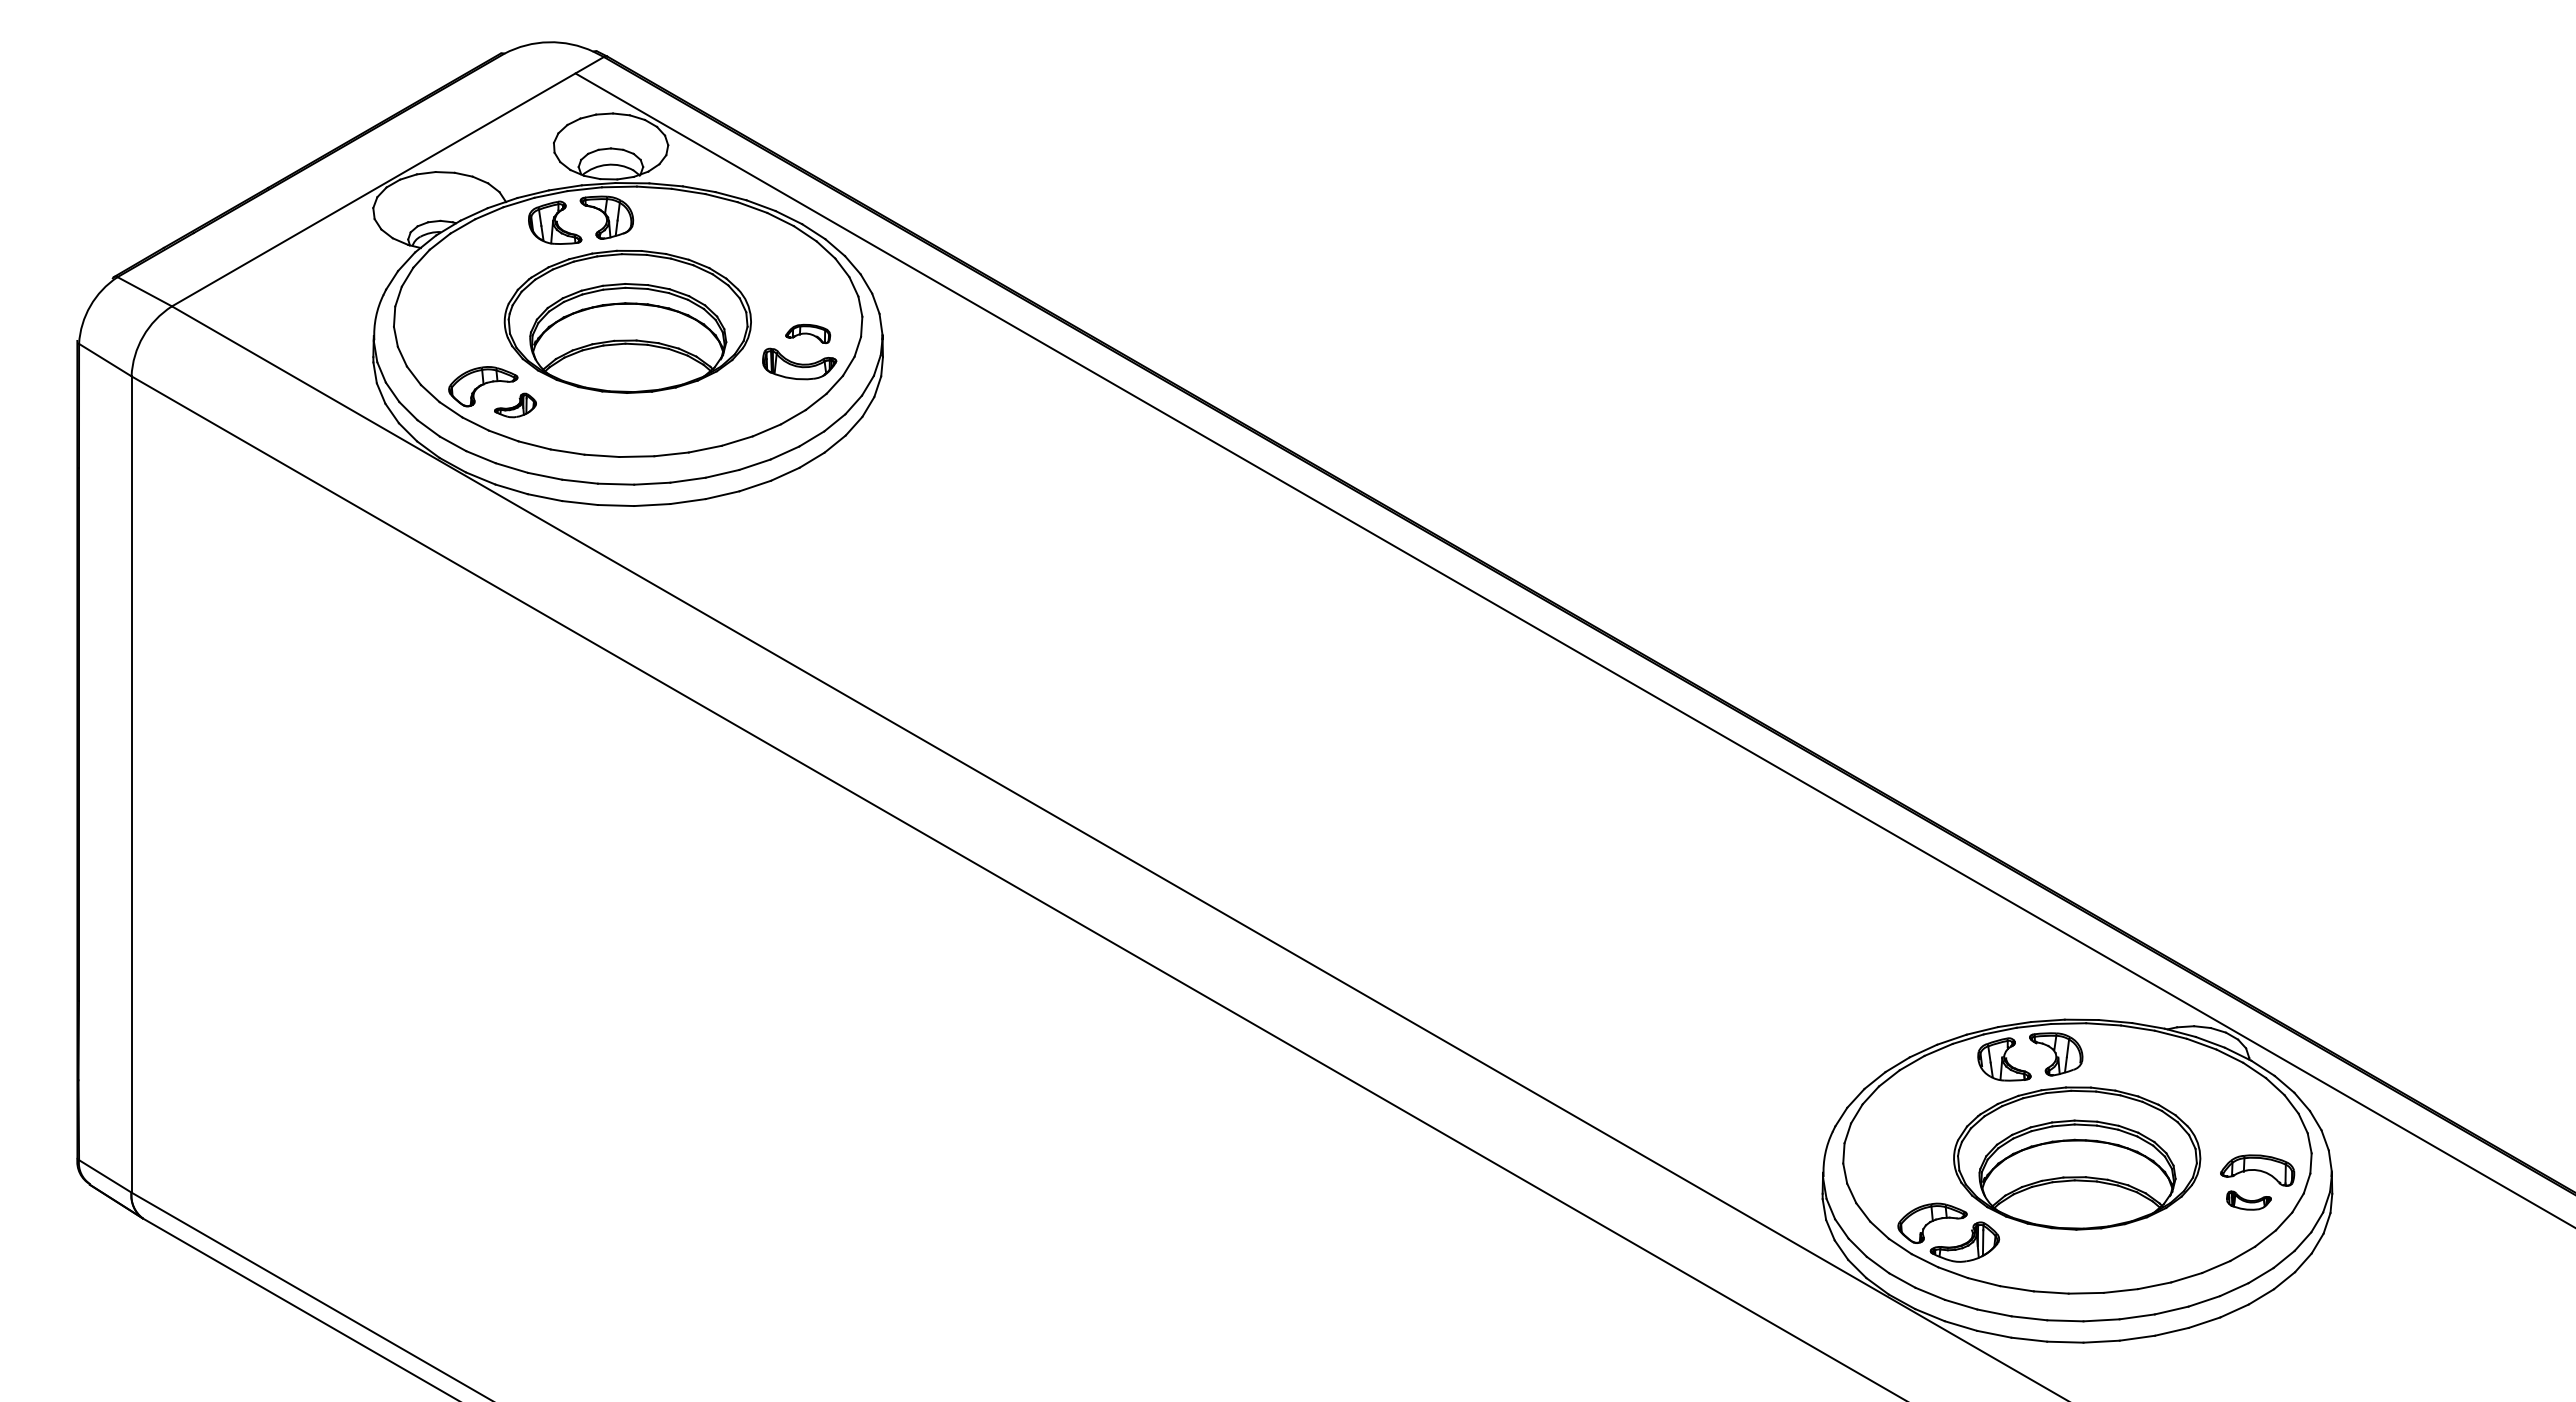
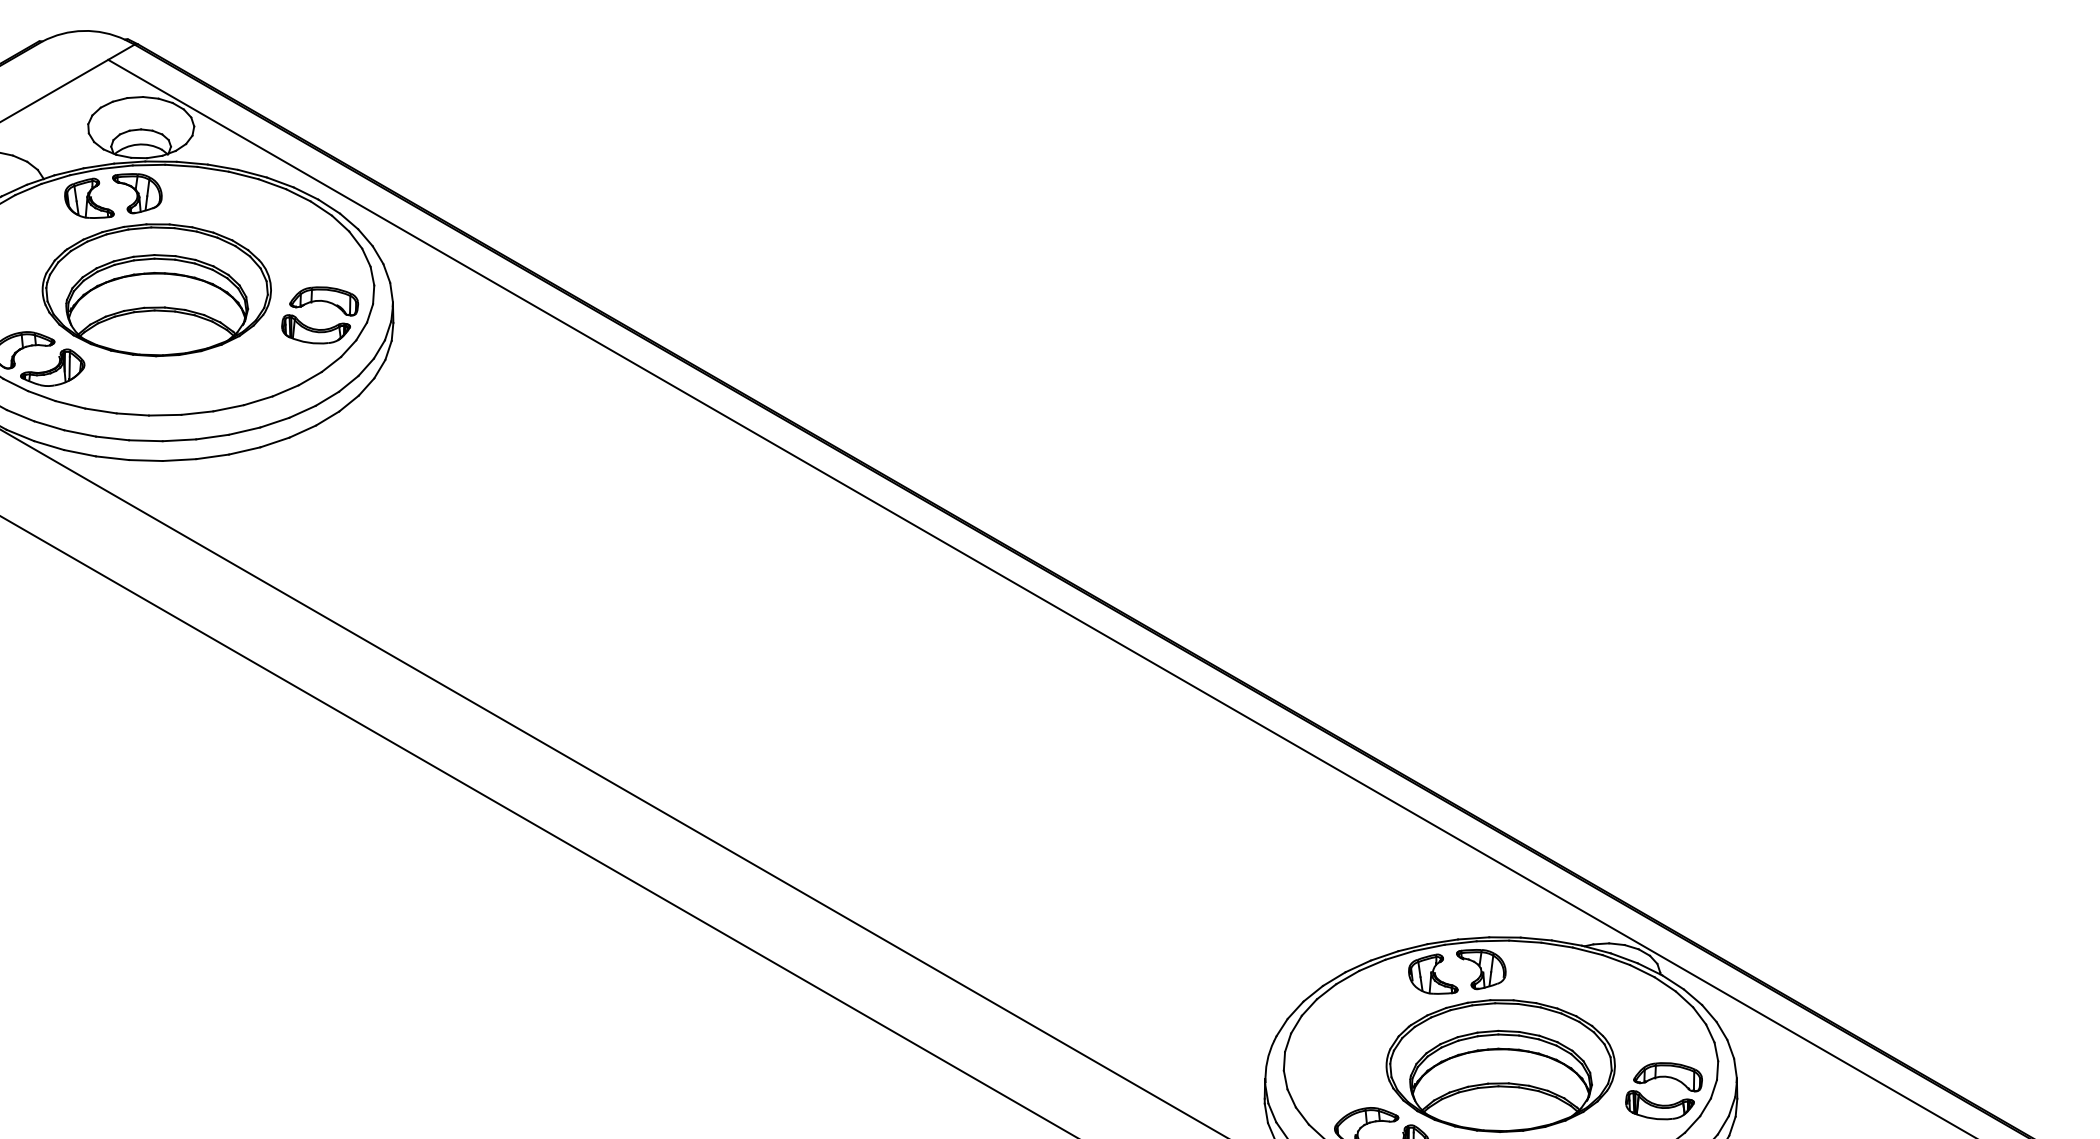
part: (807, 333) -> (323, 301), size x1.67
part: (515, 405) -> (52, 367), size x1.67
part: (2248, 1200) -> (1659, 1104), size x1.67

